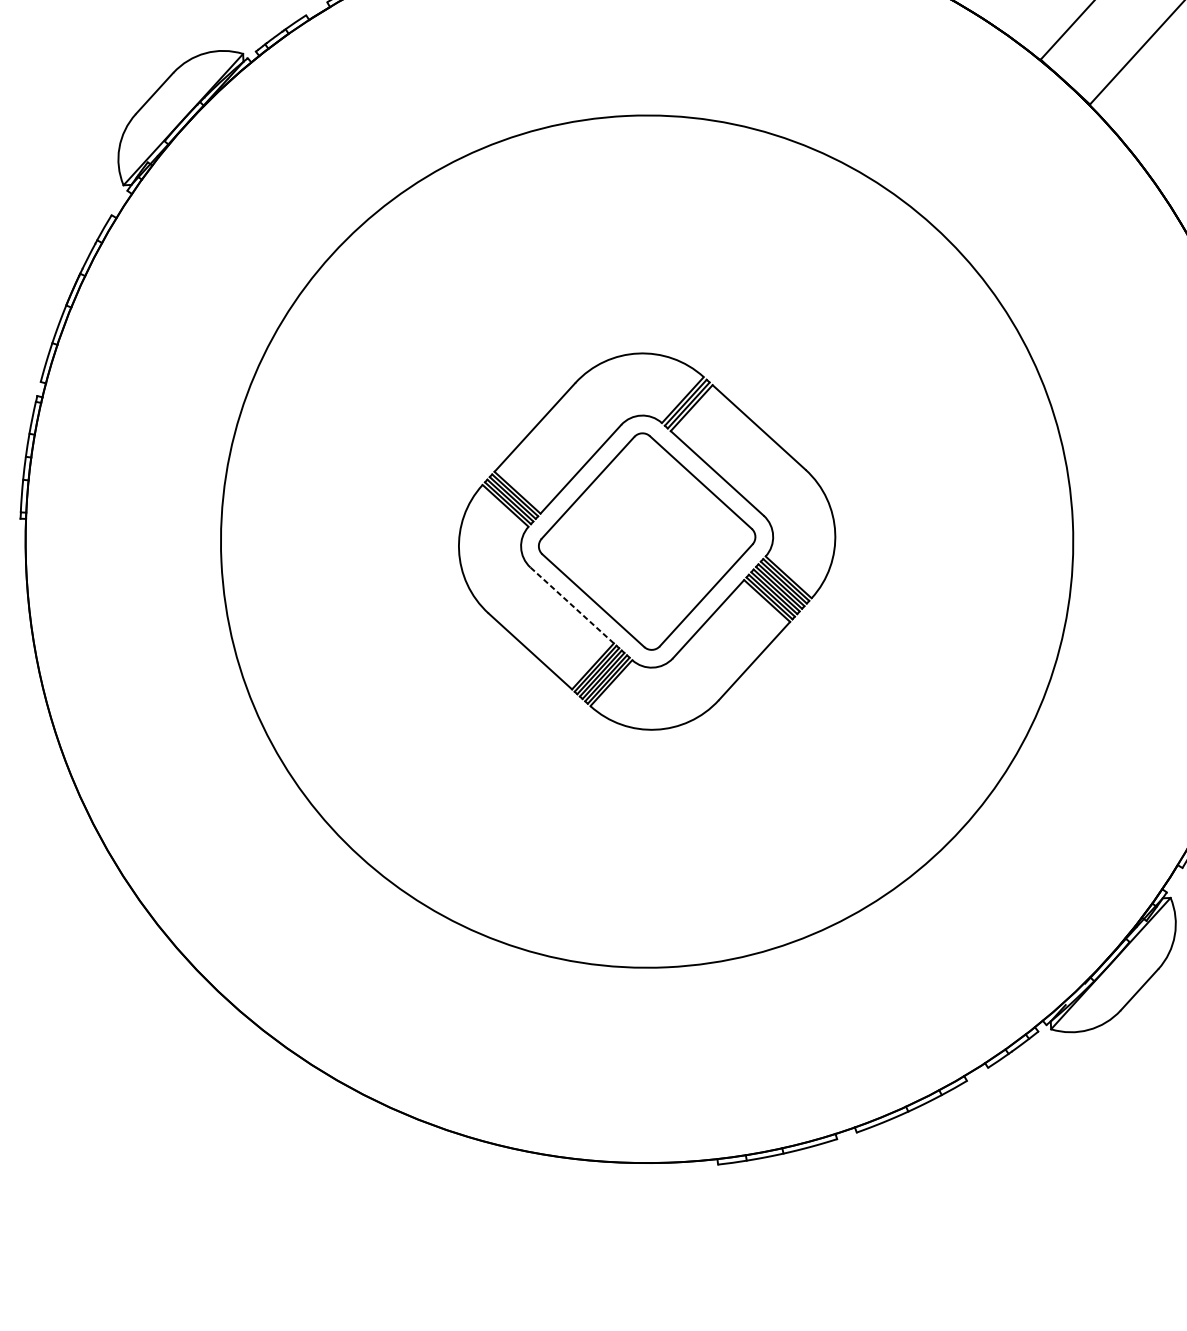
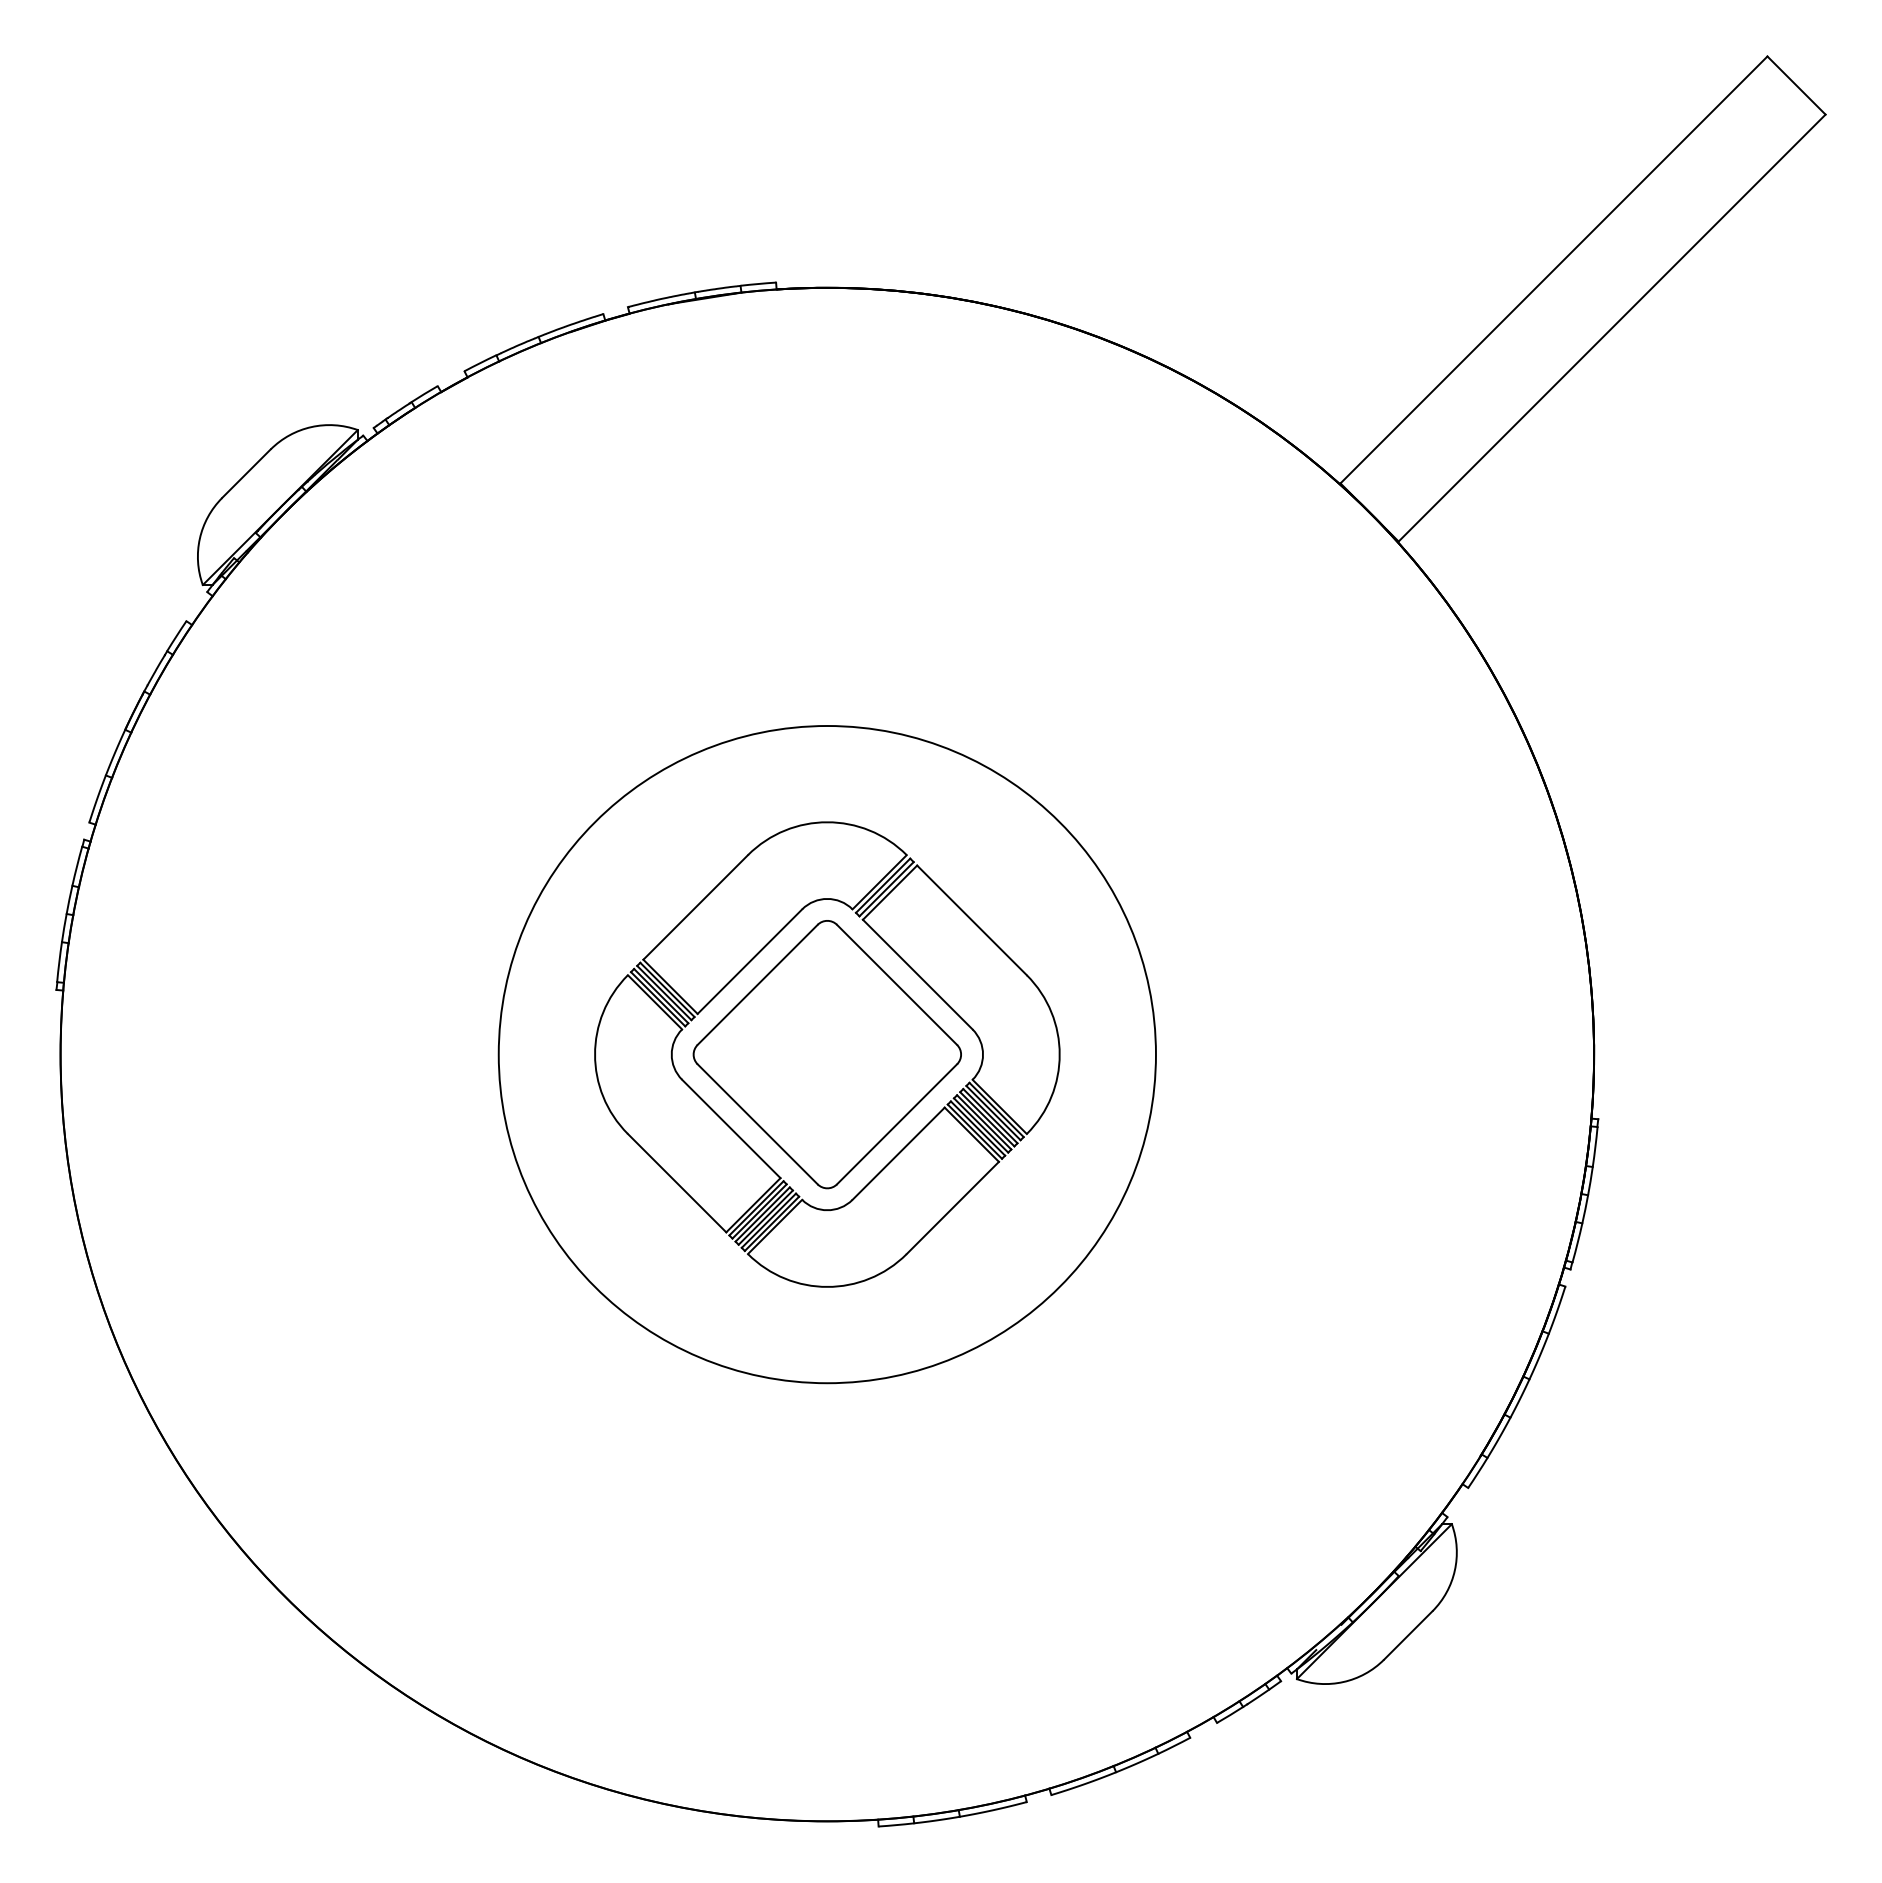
circle: (646, 541) -> (826, 1054), size x0.62
line: (572, 605) -> (731, 1128), dashed -> solid

